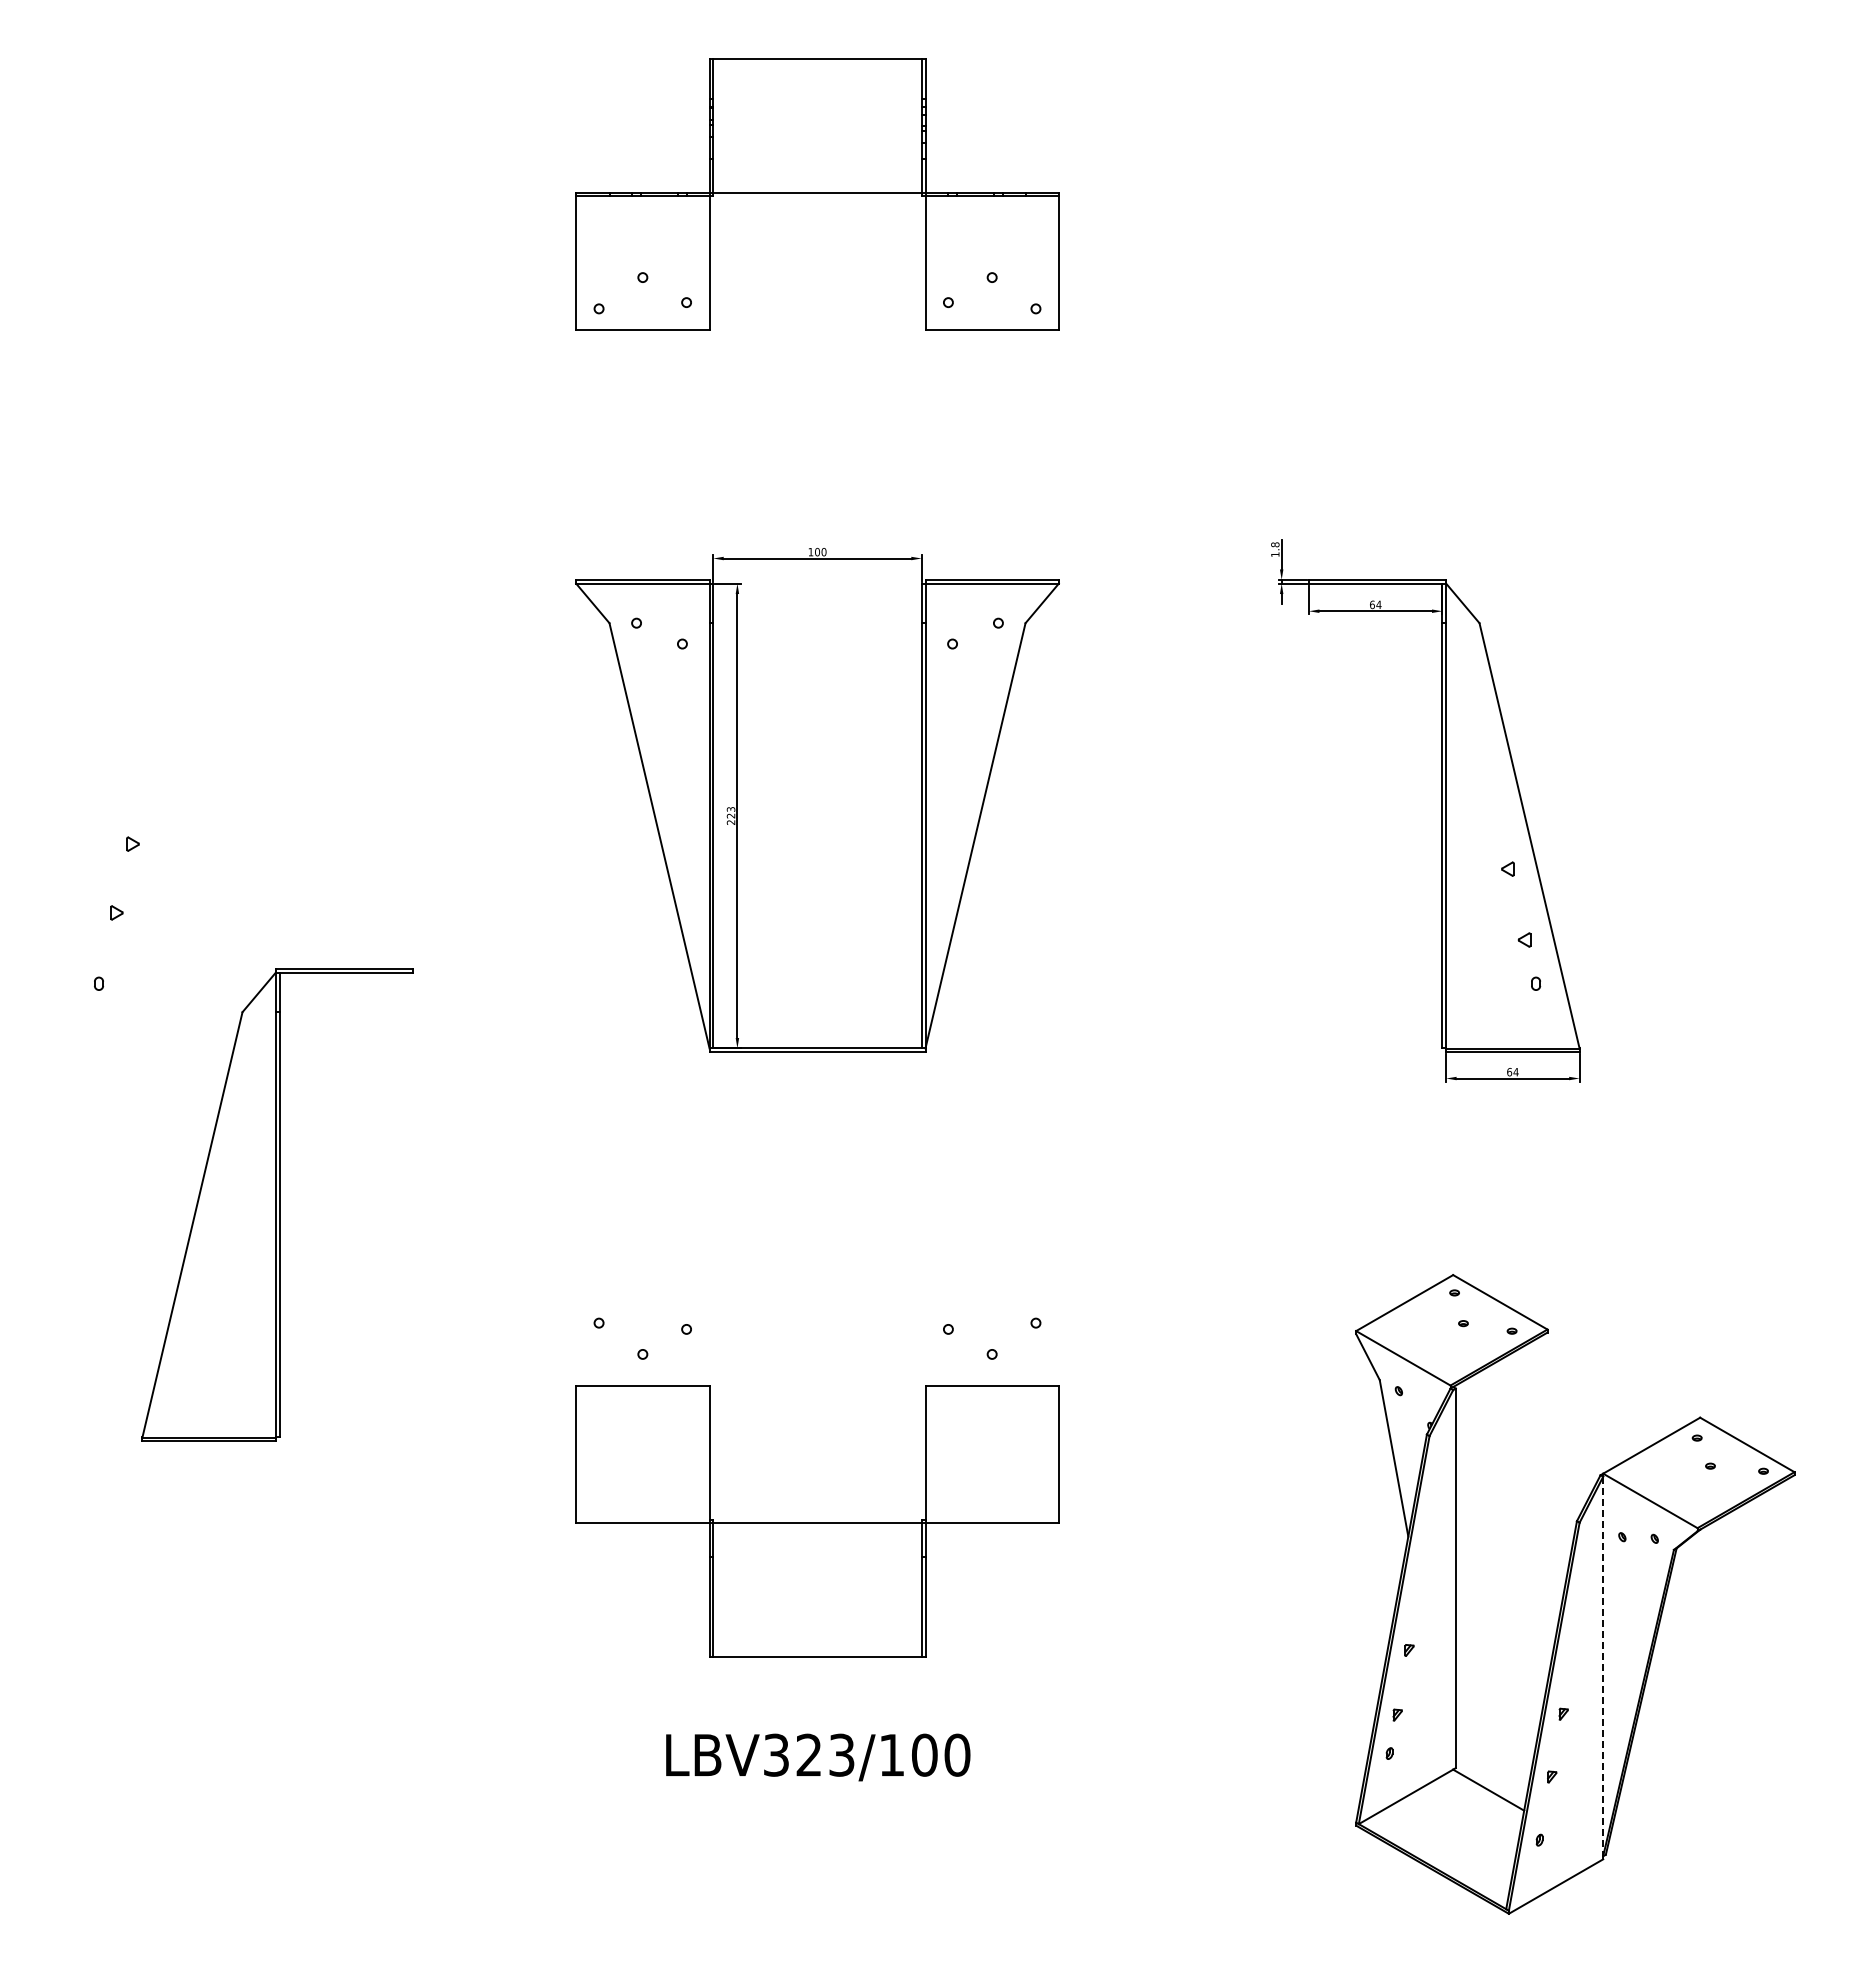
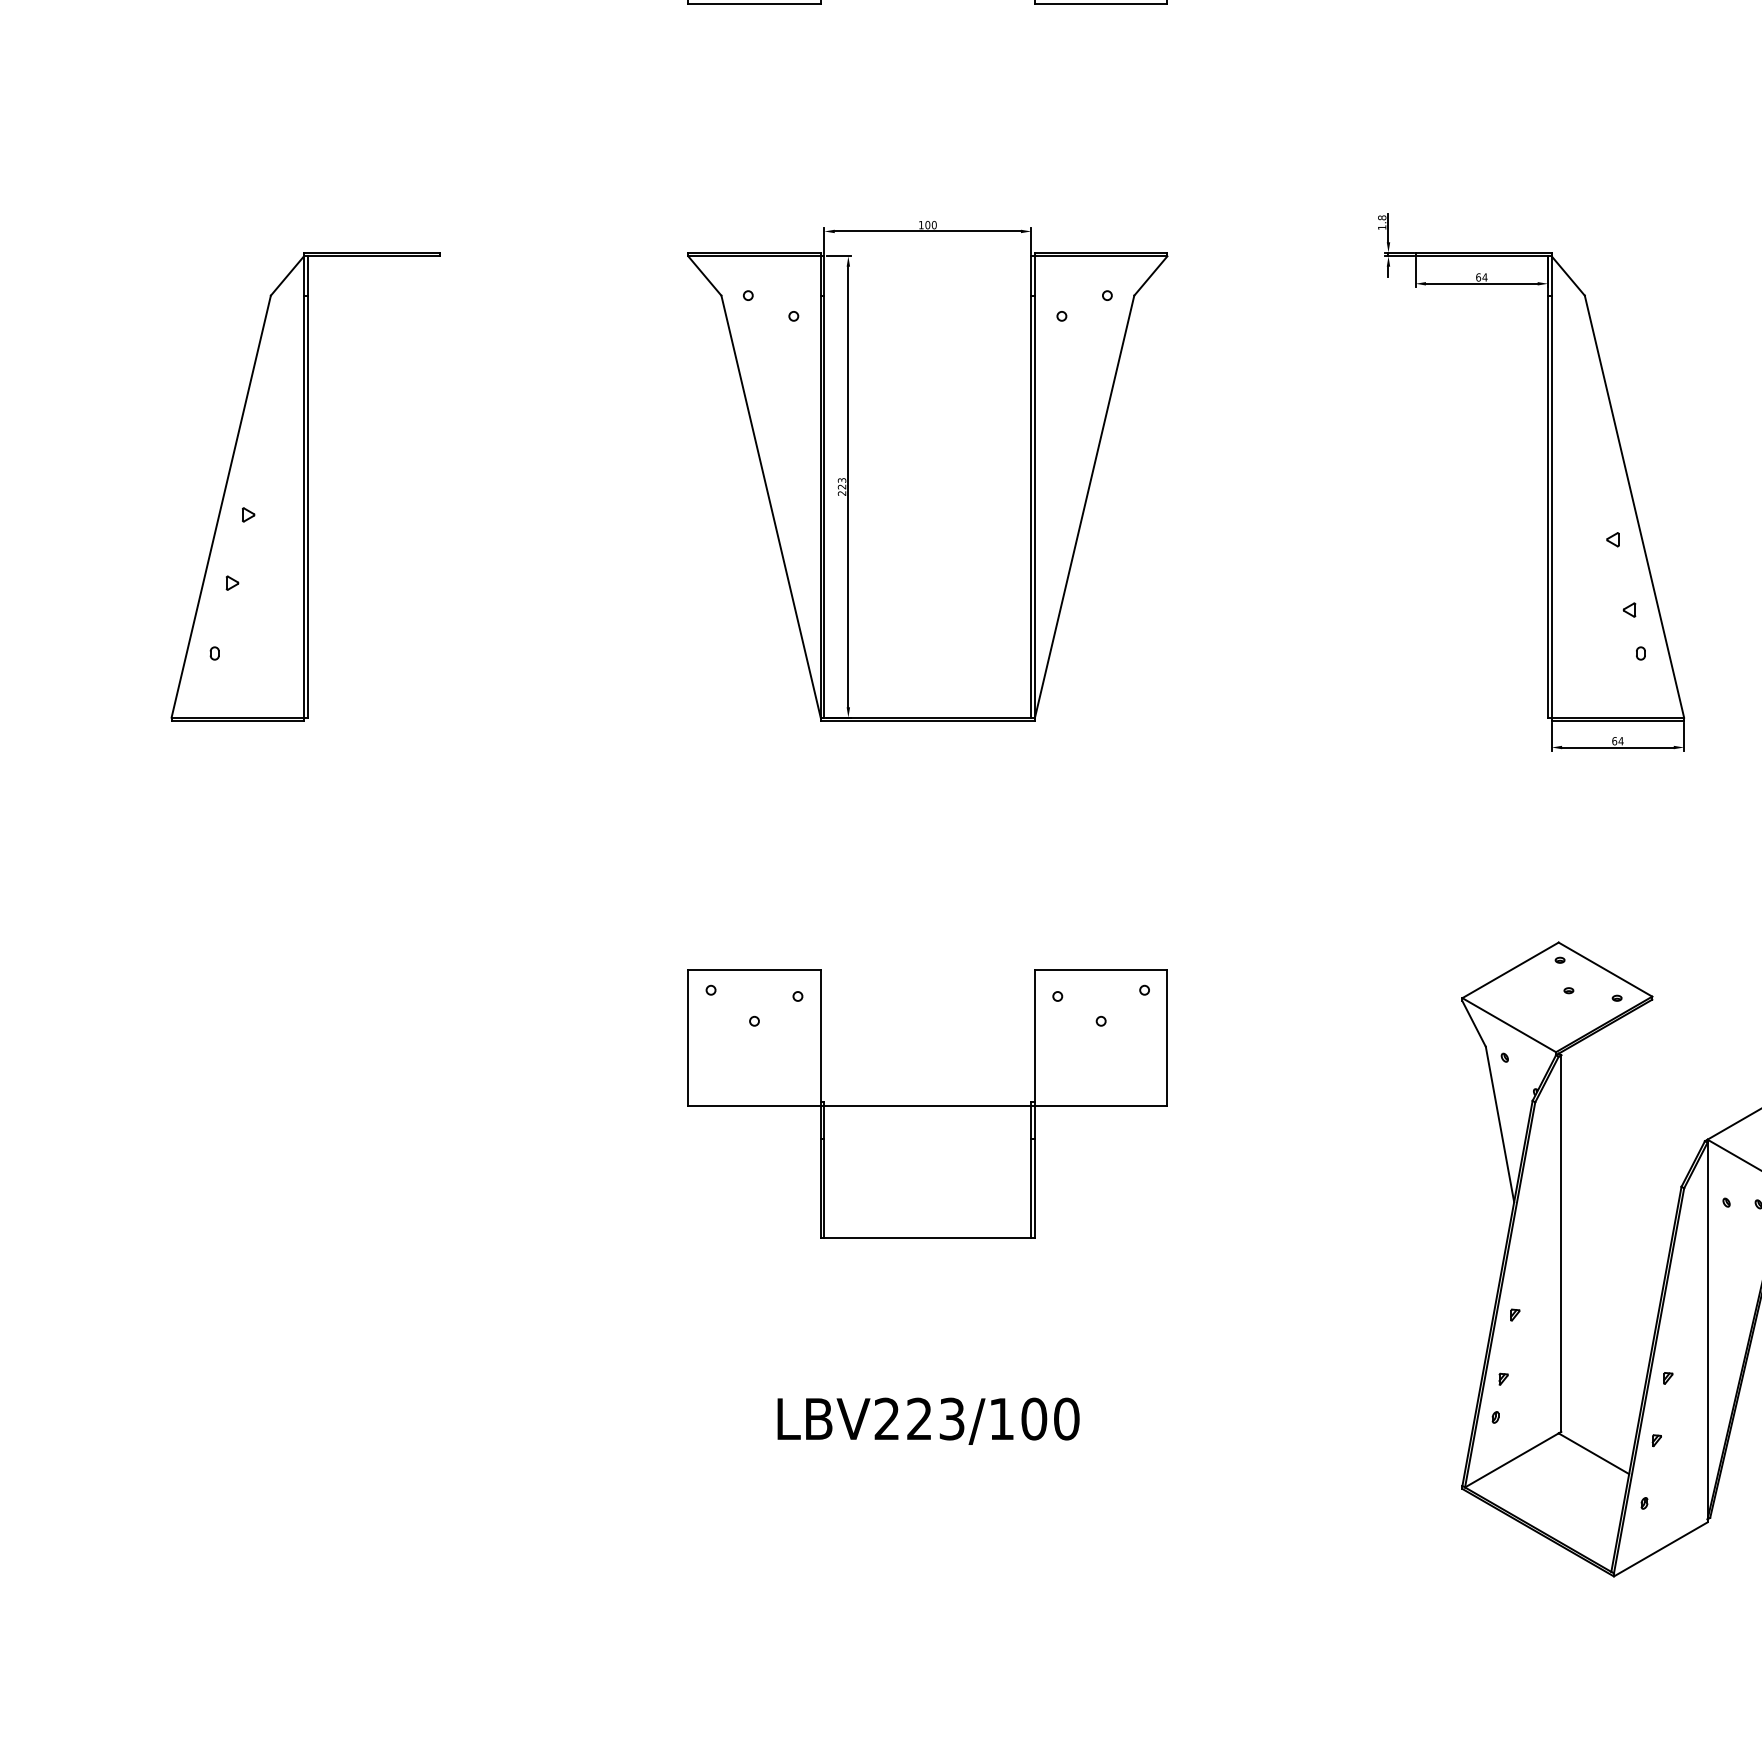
part: (277, 1204) -> (305, 486), moved
part: (817, 1521) -> (927, 1103), moved
line: (1603, 1666) -> (1707, 1331), dashed -> solid
text: (776, 1755) -> (887, 1419), LBV323/100 -> LBV223/100

